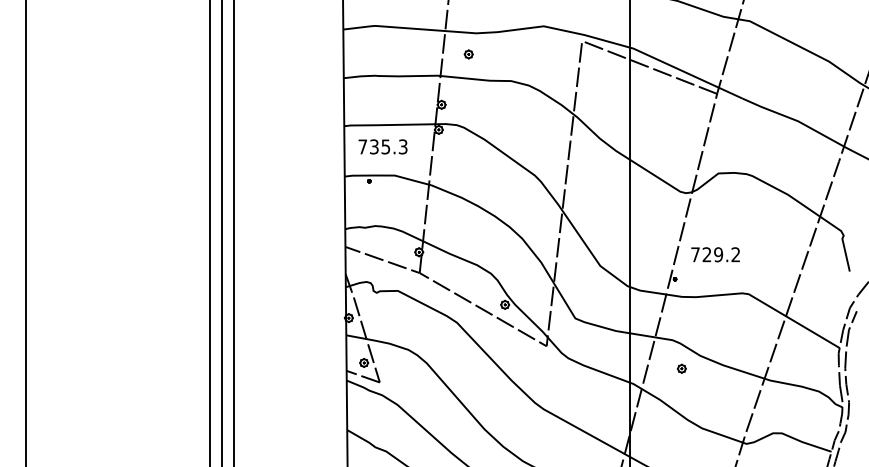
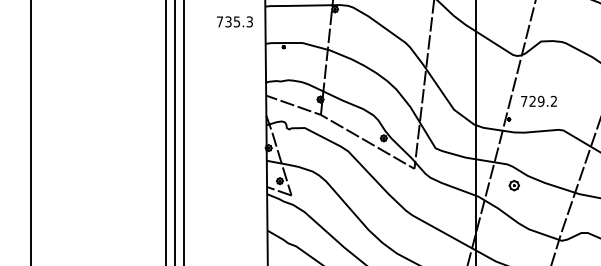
text: (382, 146) -> (234, 21), moved
part: (681, 368) -> (513, 185), size x1.6

